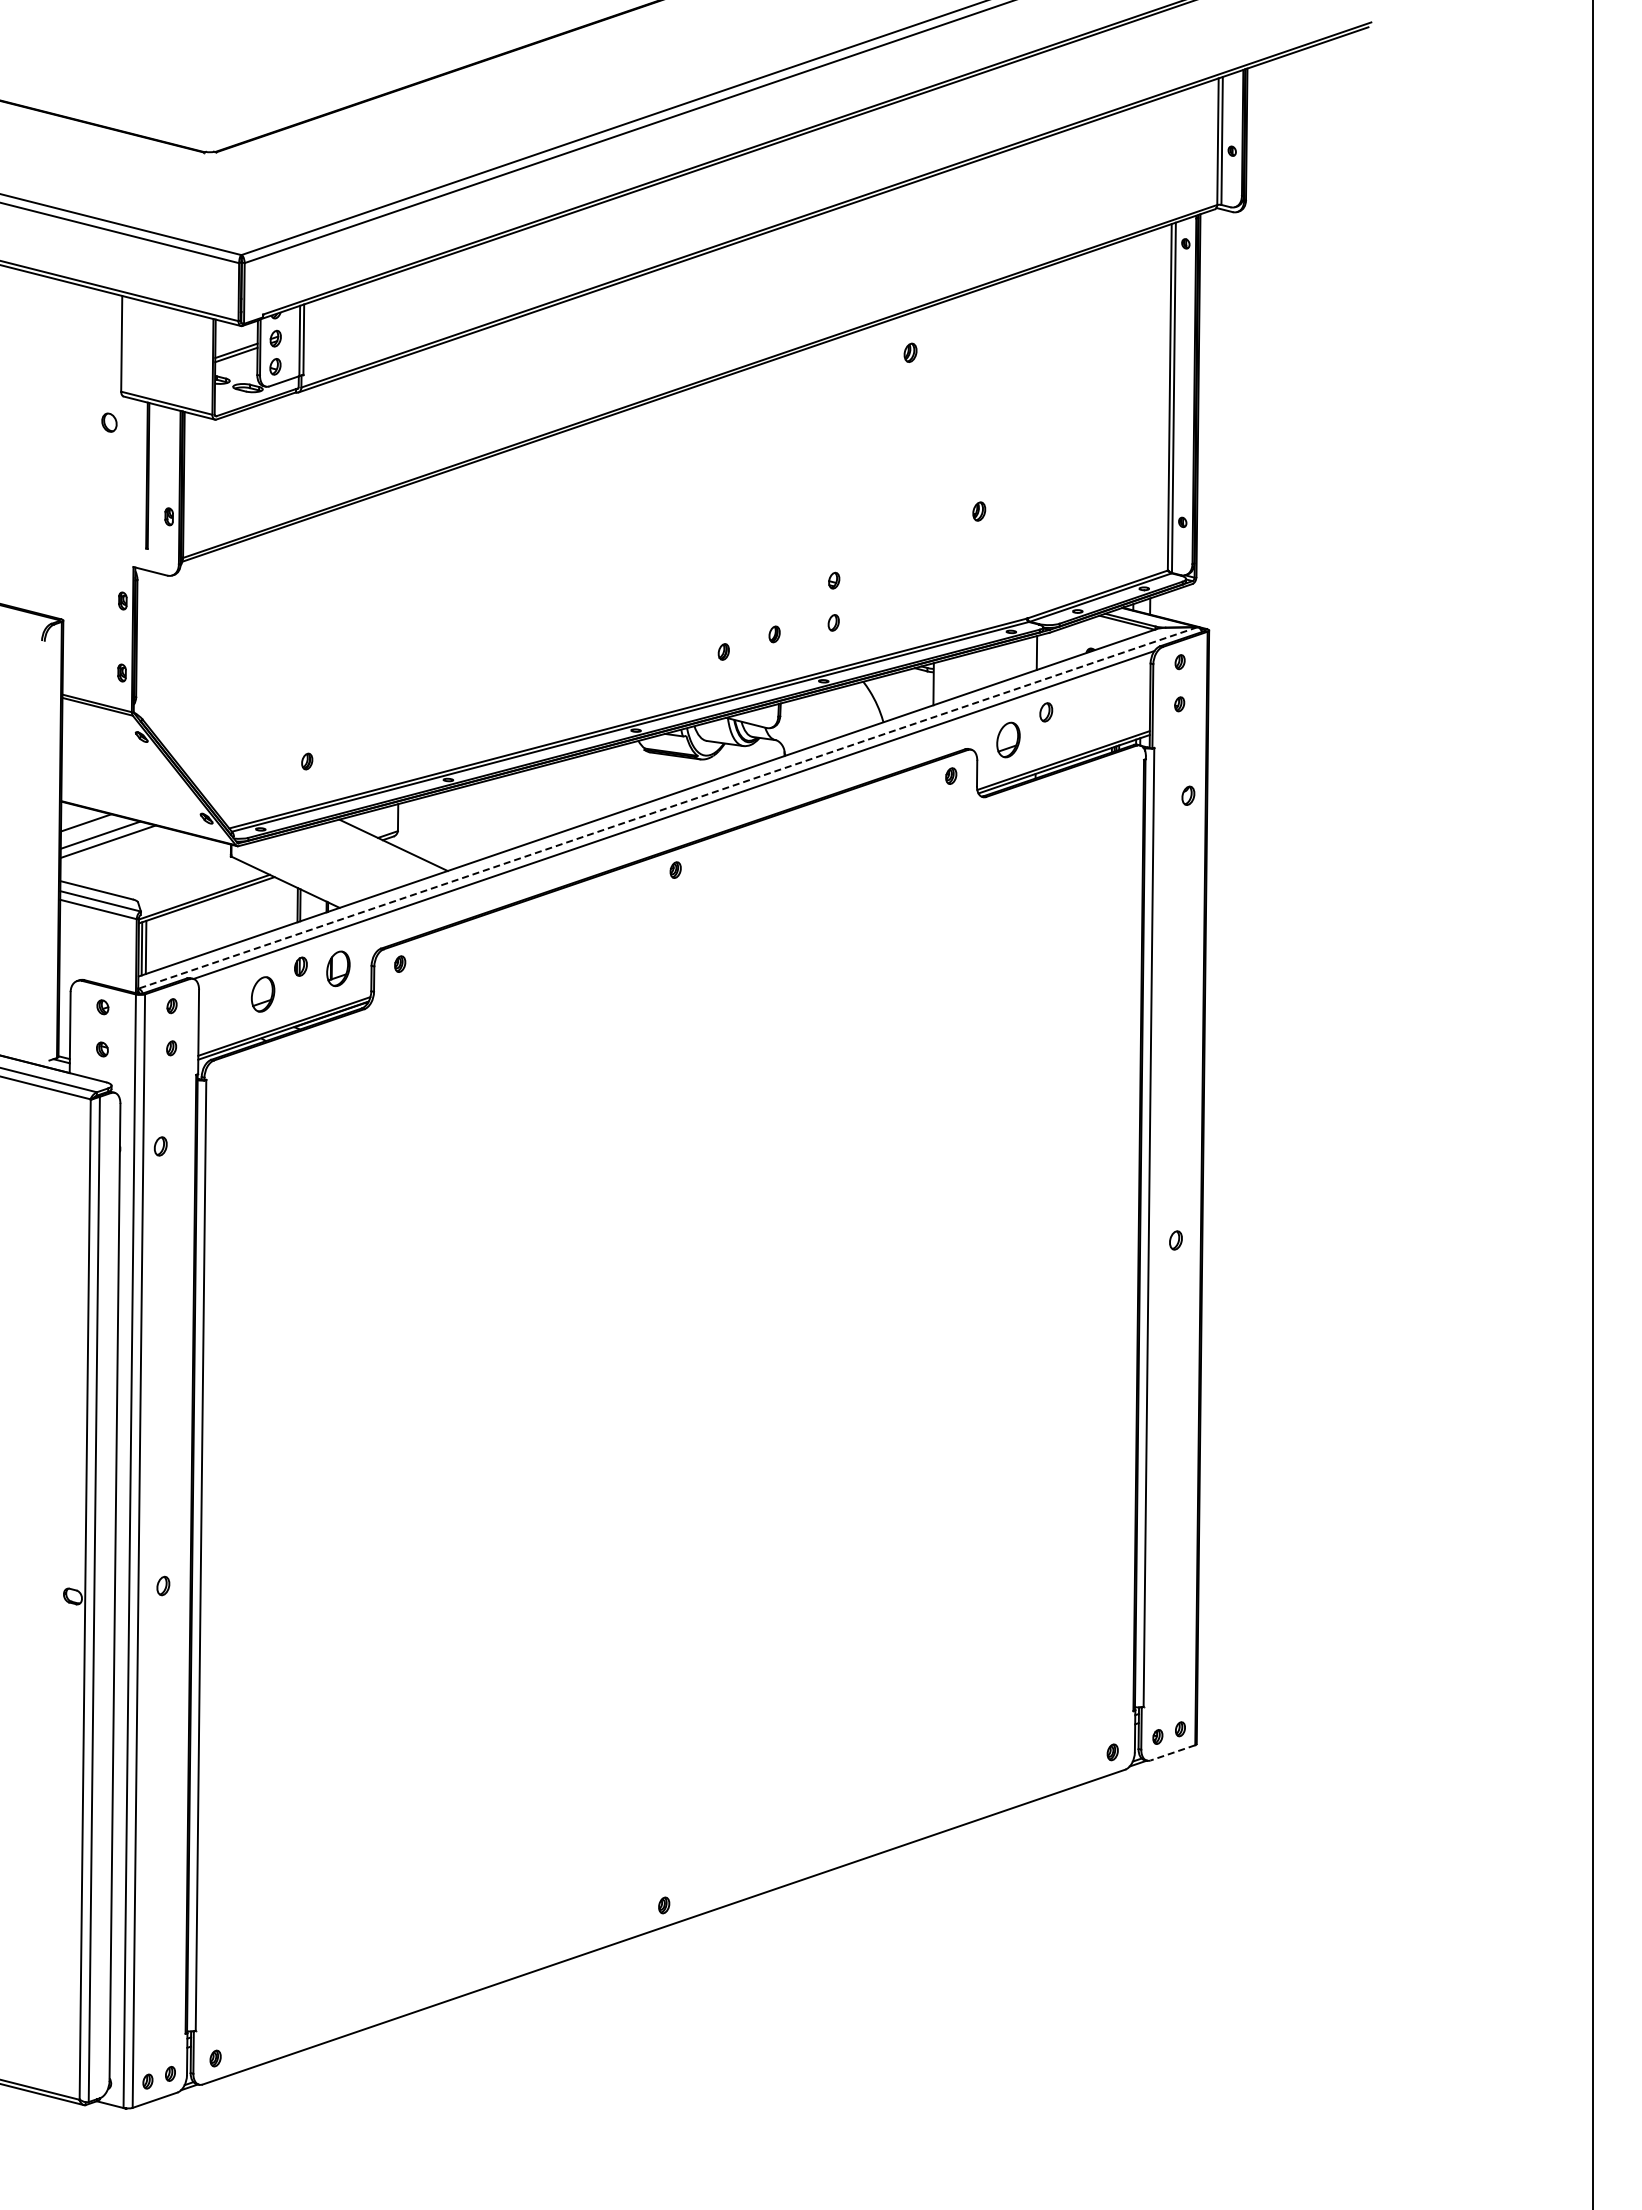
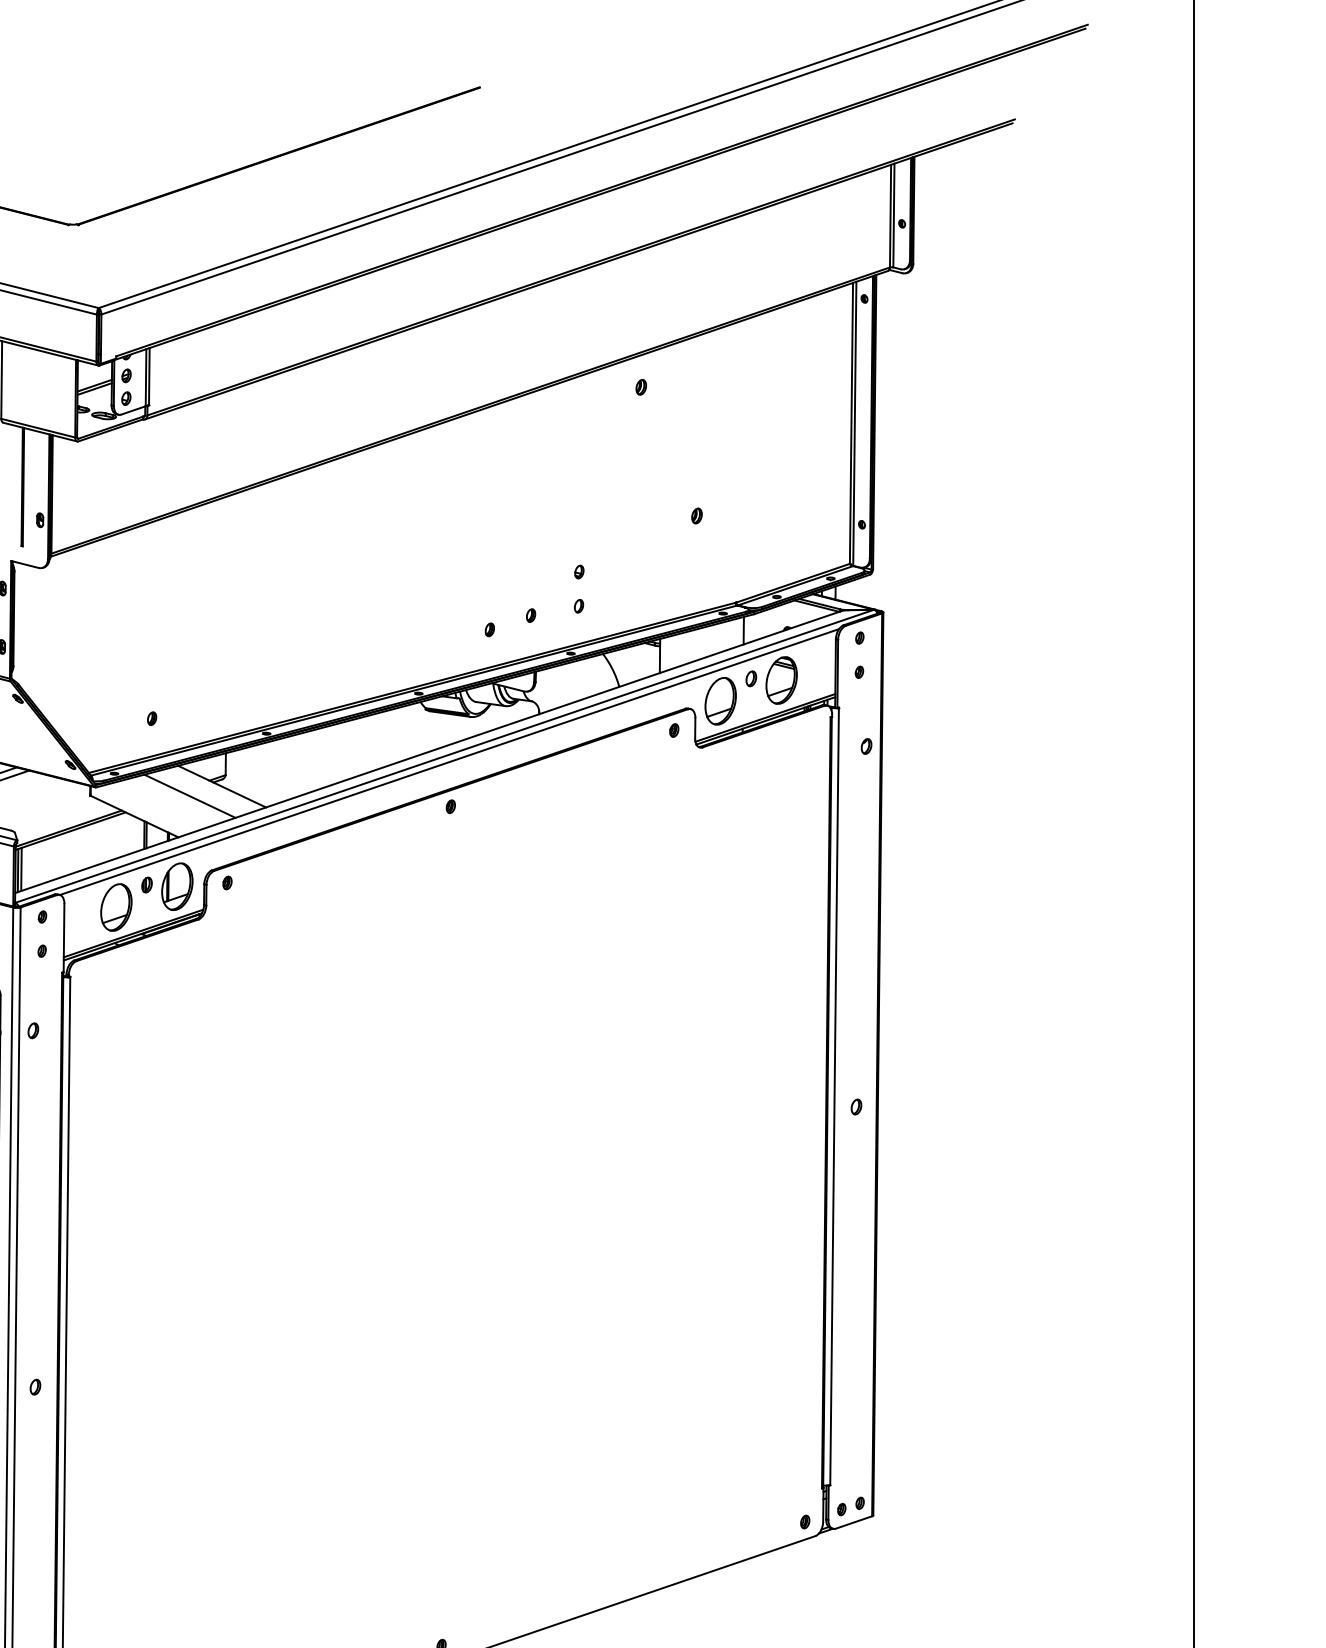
part: (1083, 714) -> (781, 680), added
part: (1008, 739) -> (720, 700), size x1.67
line: (667, 807) -> (444, 755), dashed -> solid
line: (353, 856) -> (189, 795), added
part: (338, 968) -> (177, 886), size x1.67
part: (262, 994) -> (115, 907), size x1.67
line: (1172, 1752) -> (853, 1522), dashed -> solid

